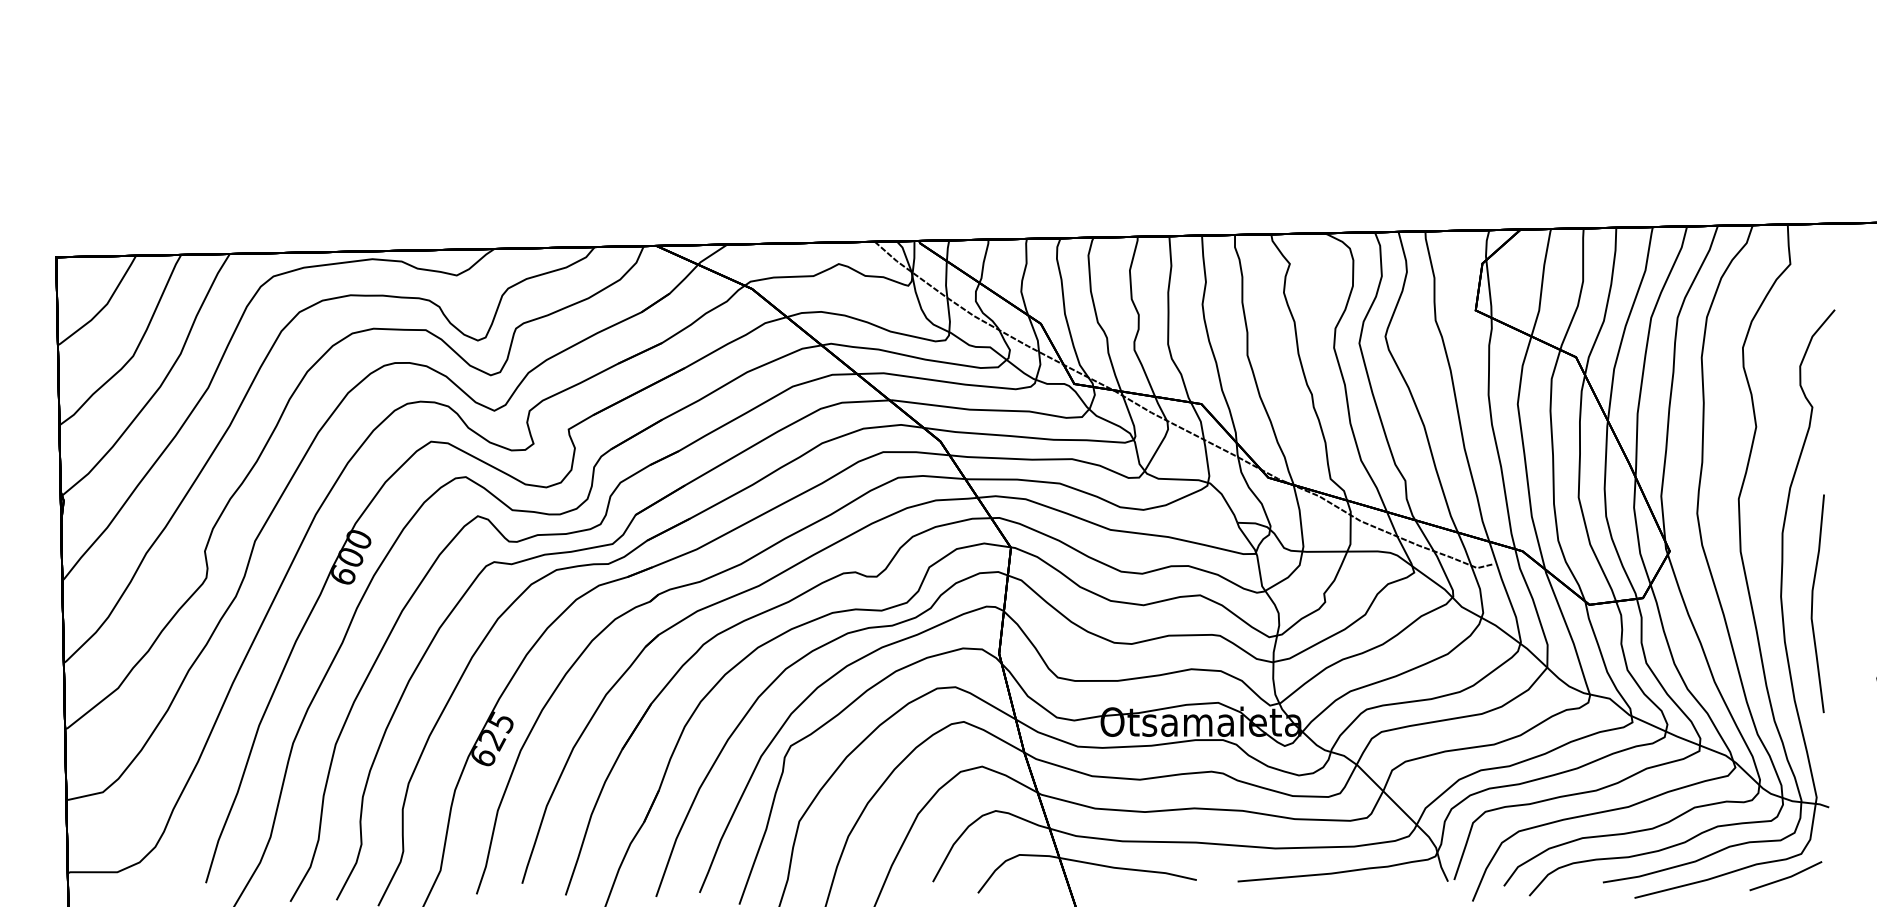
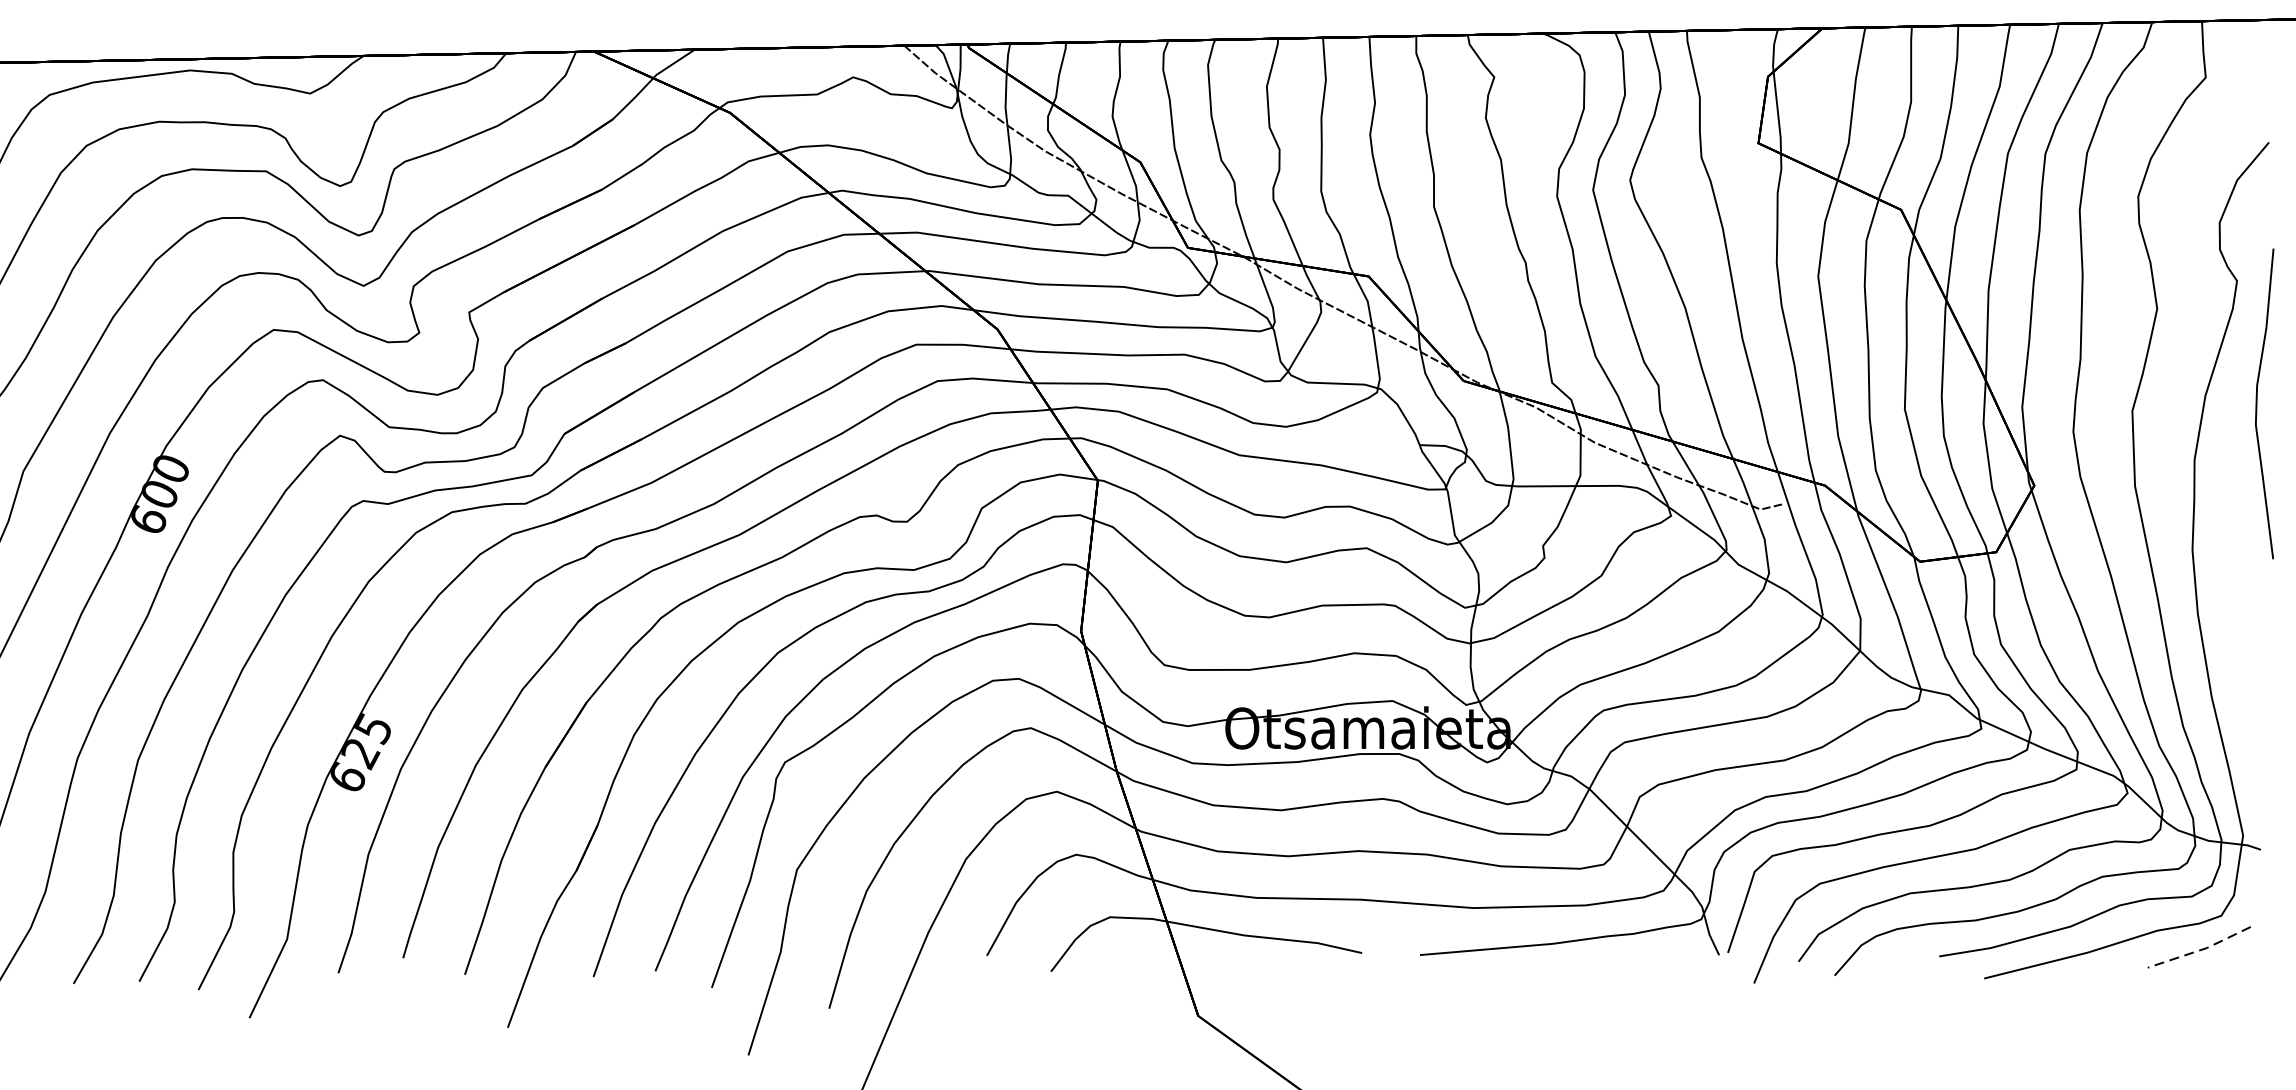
curve: (1813, 602) -> (2258, 402), moved
line: (1787, 877) -> (2201, 949), solid -> dashed

